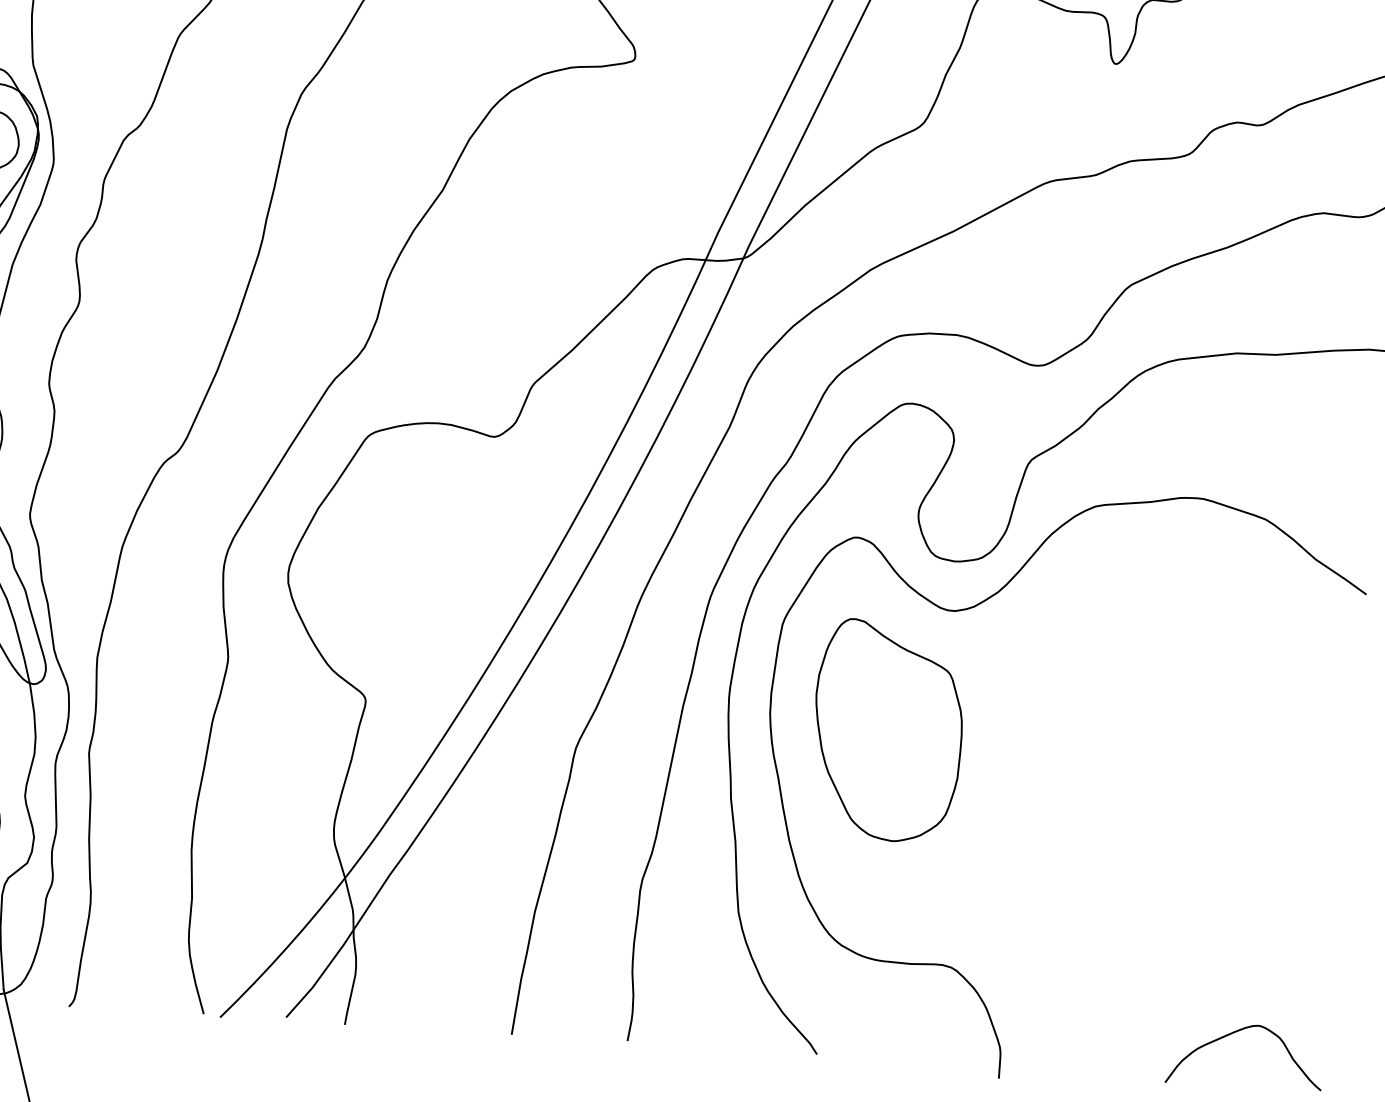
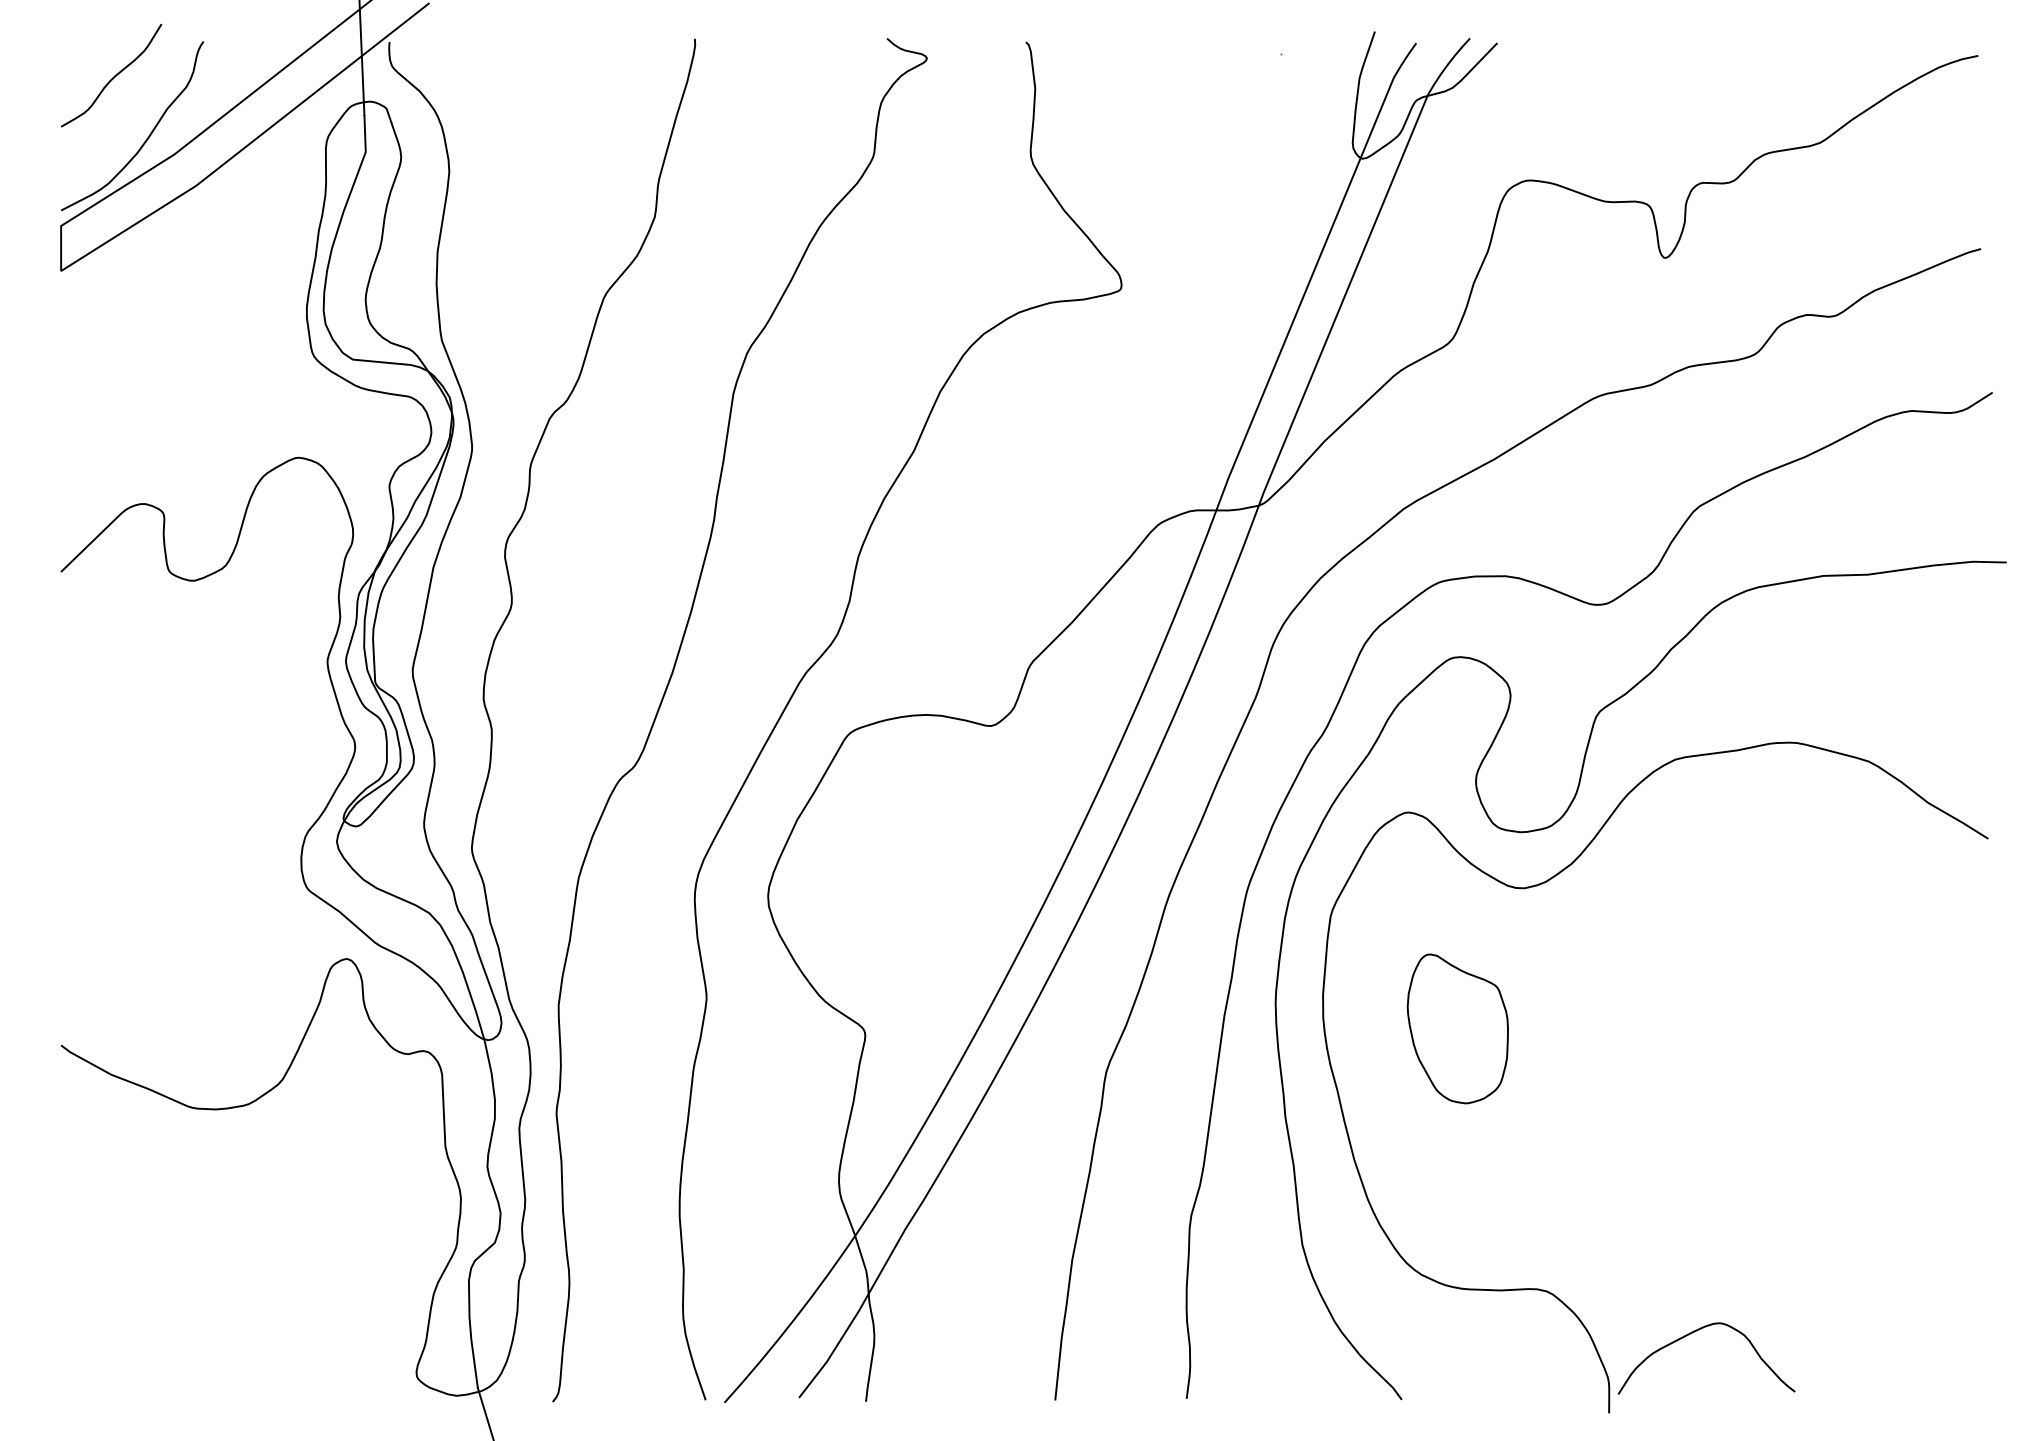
part: (887, 730) -> (1457, 1028), size x0.6
curve: (1238, 1031) -> (1697, 1331), moved

